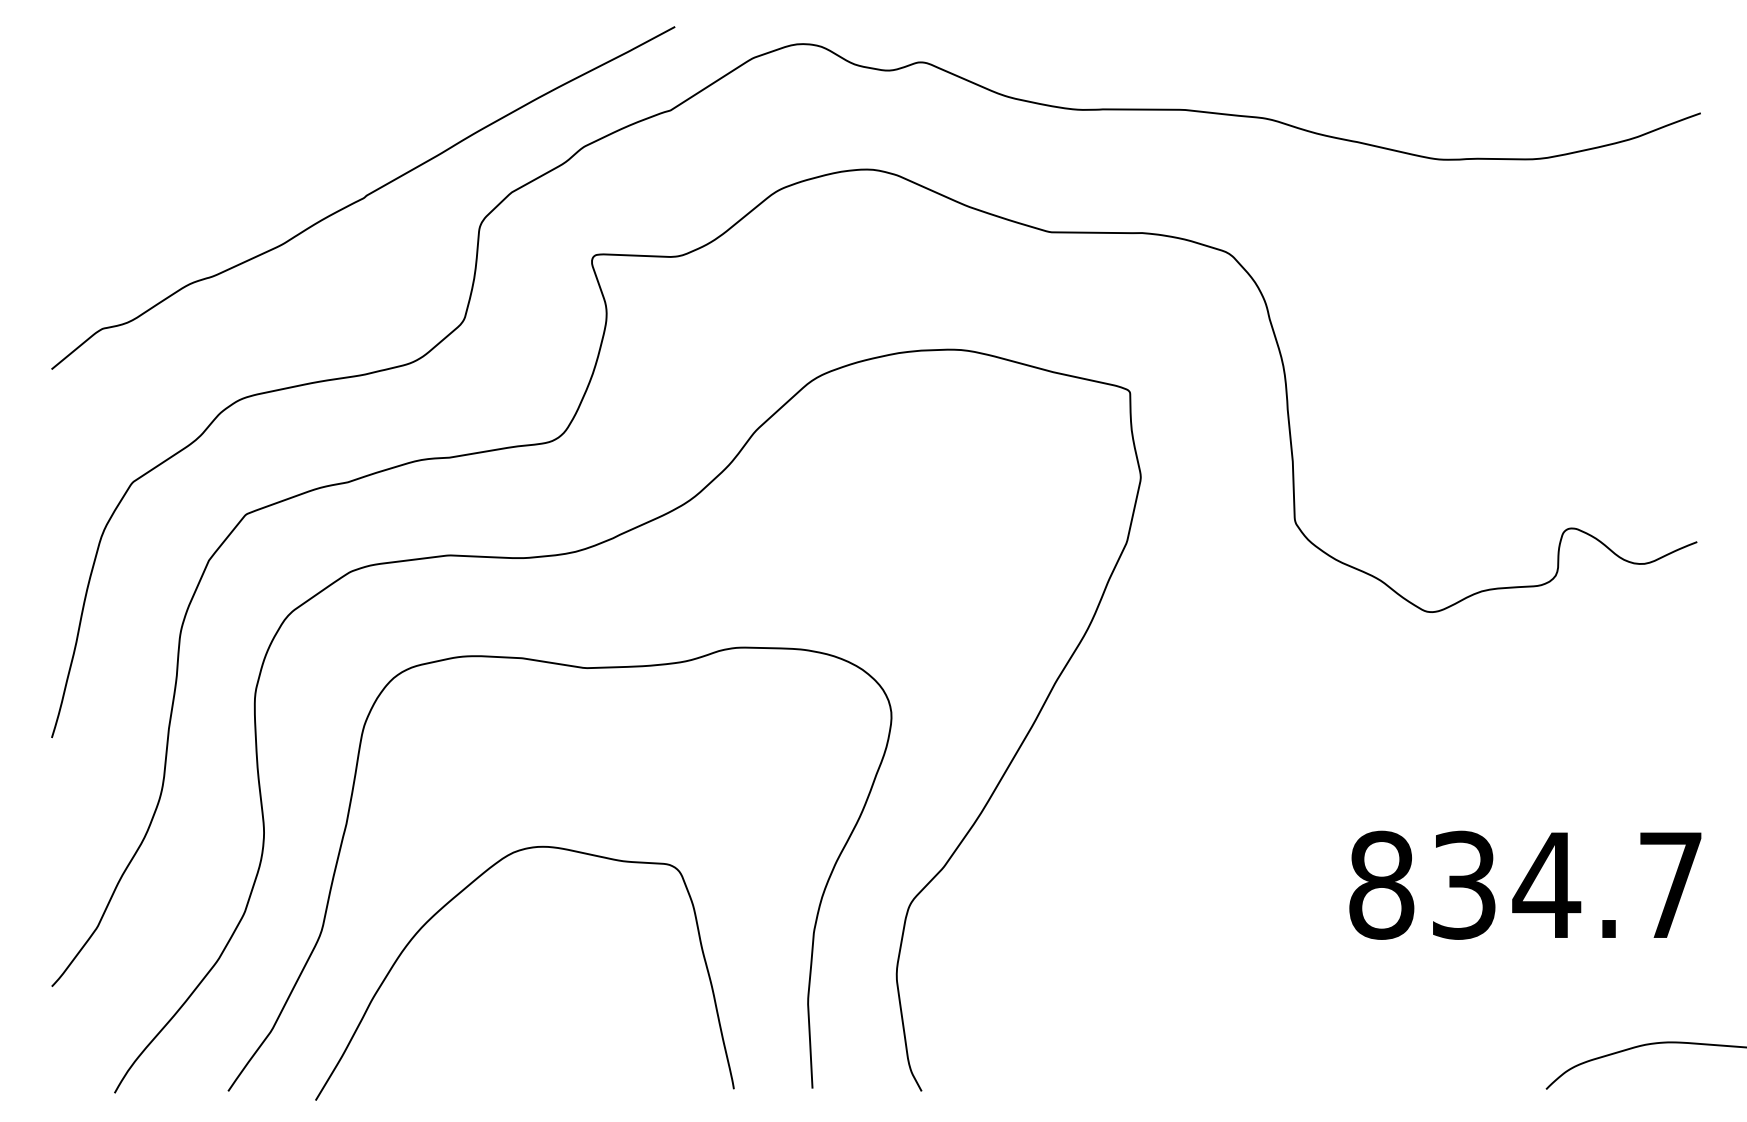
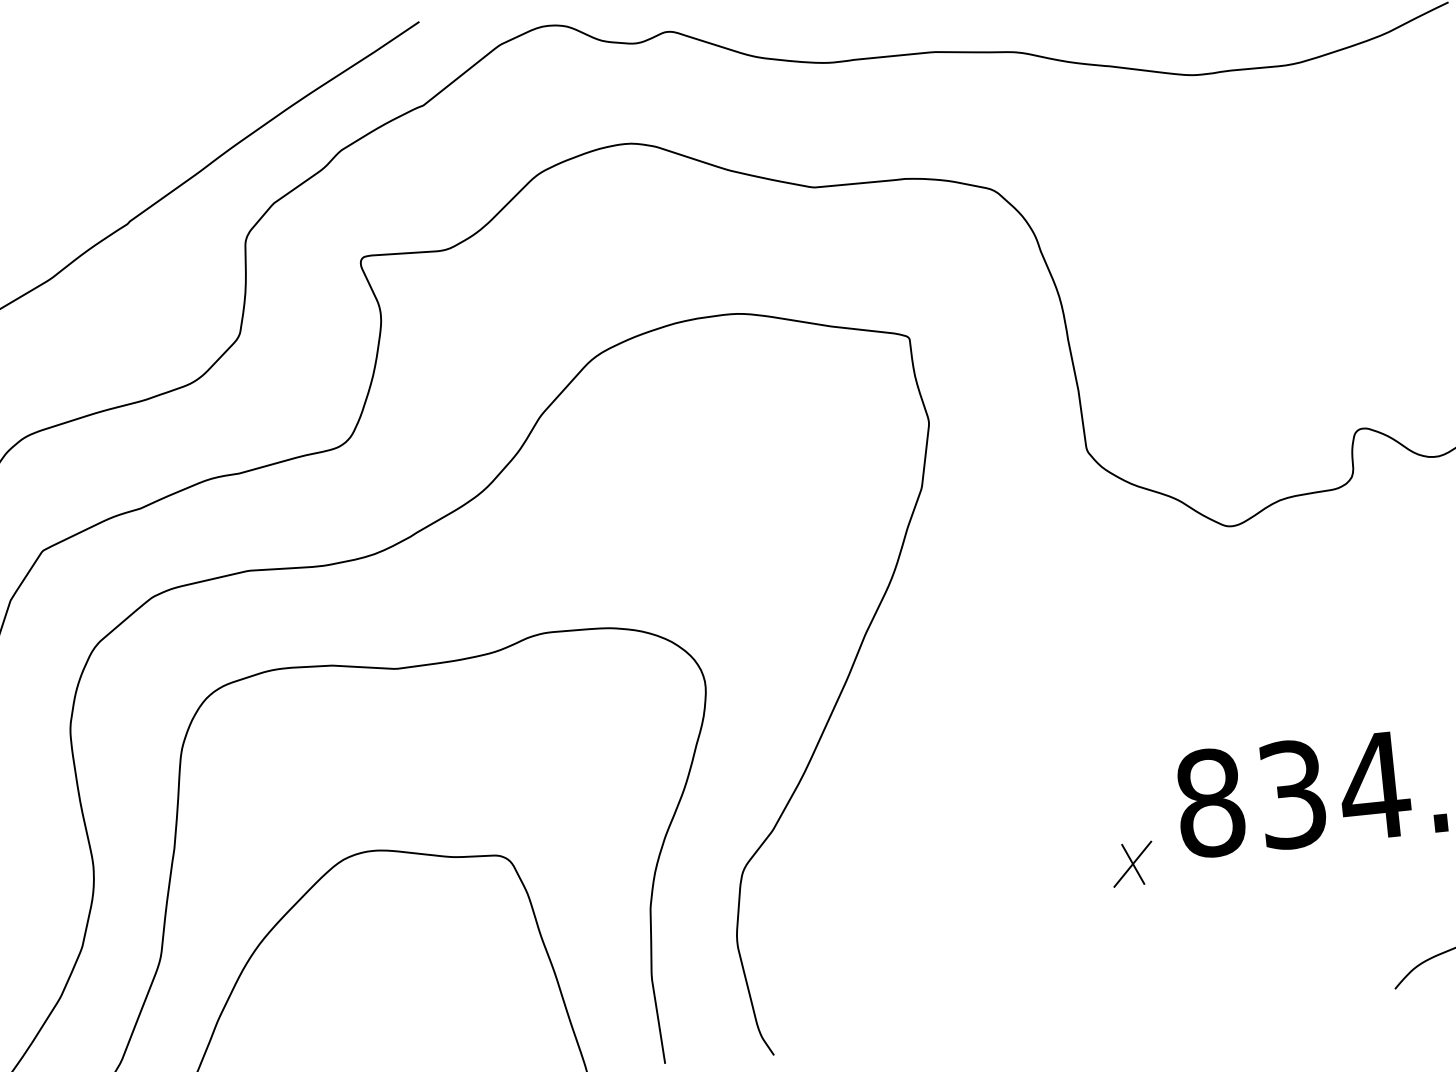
part: (1297, 937) -> (1132, 863), added

